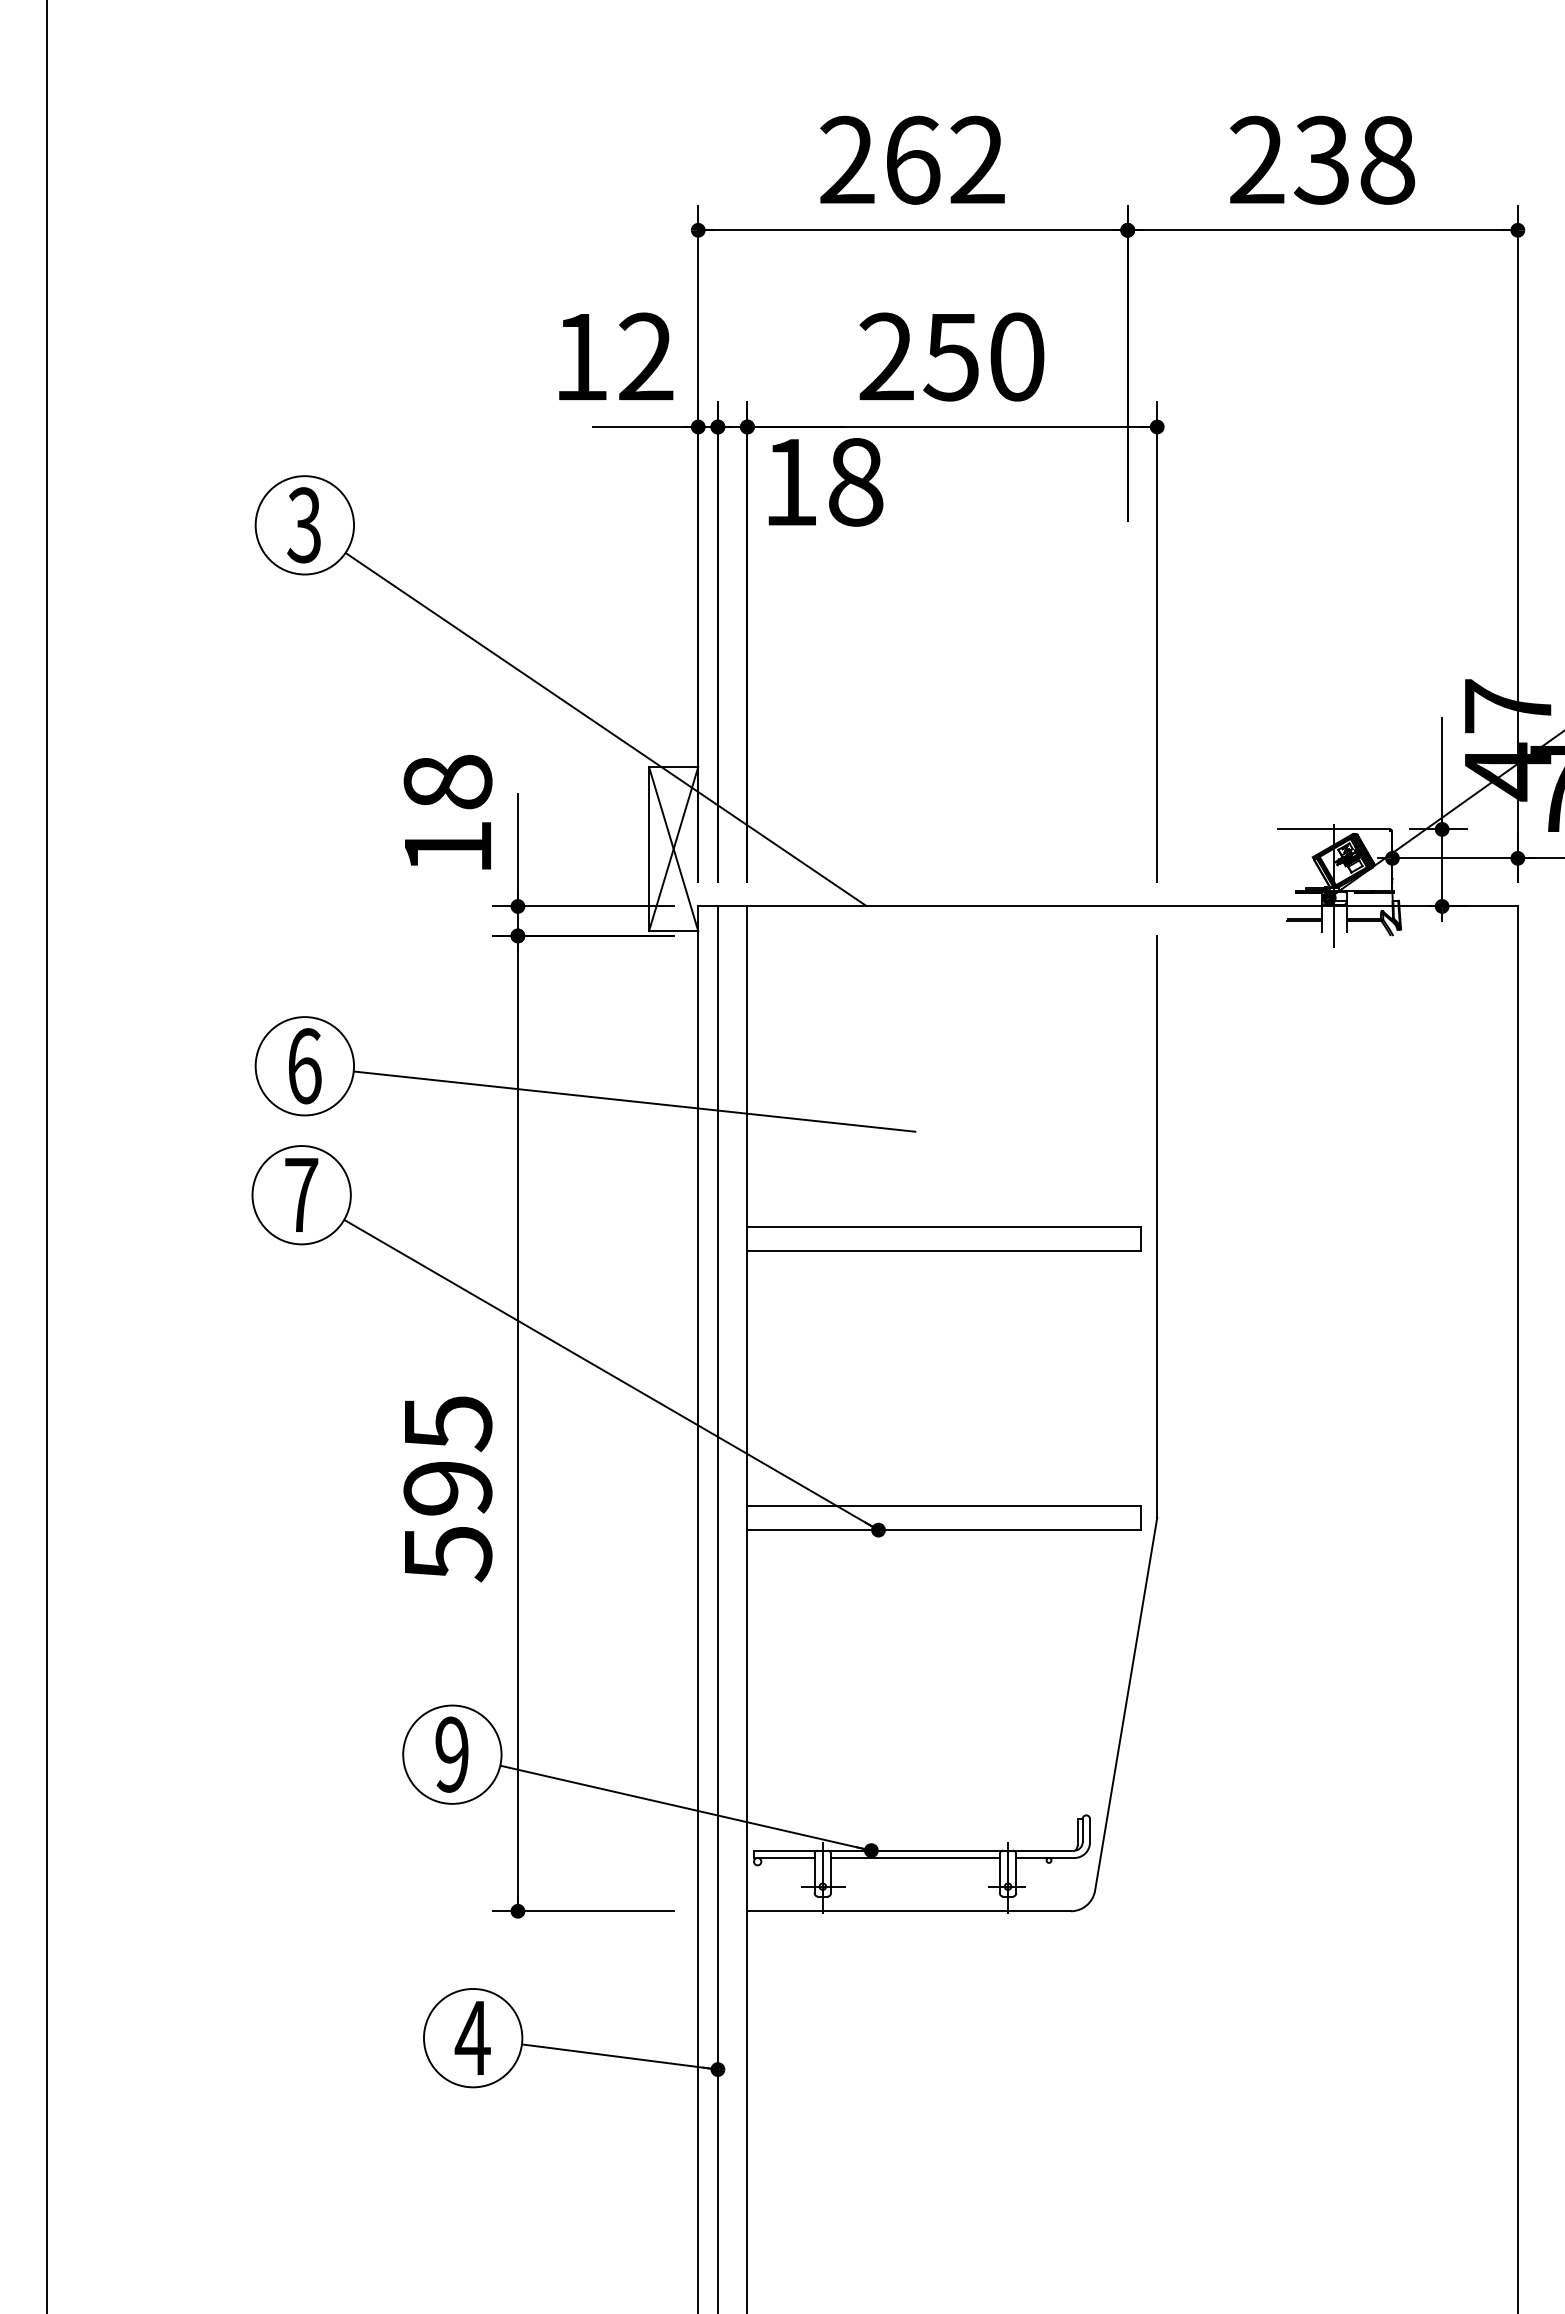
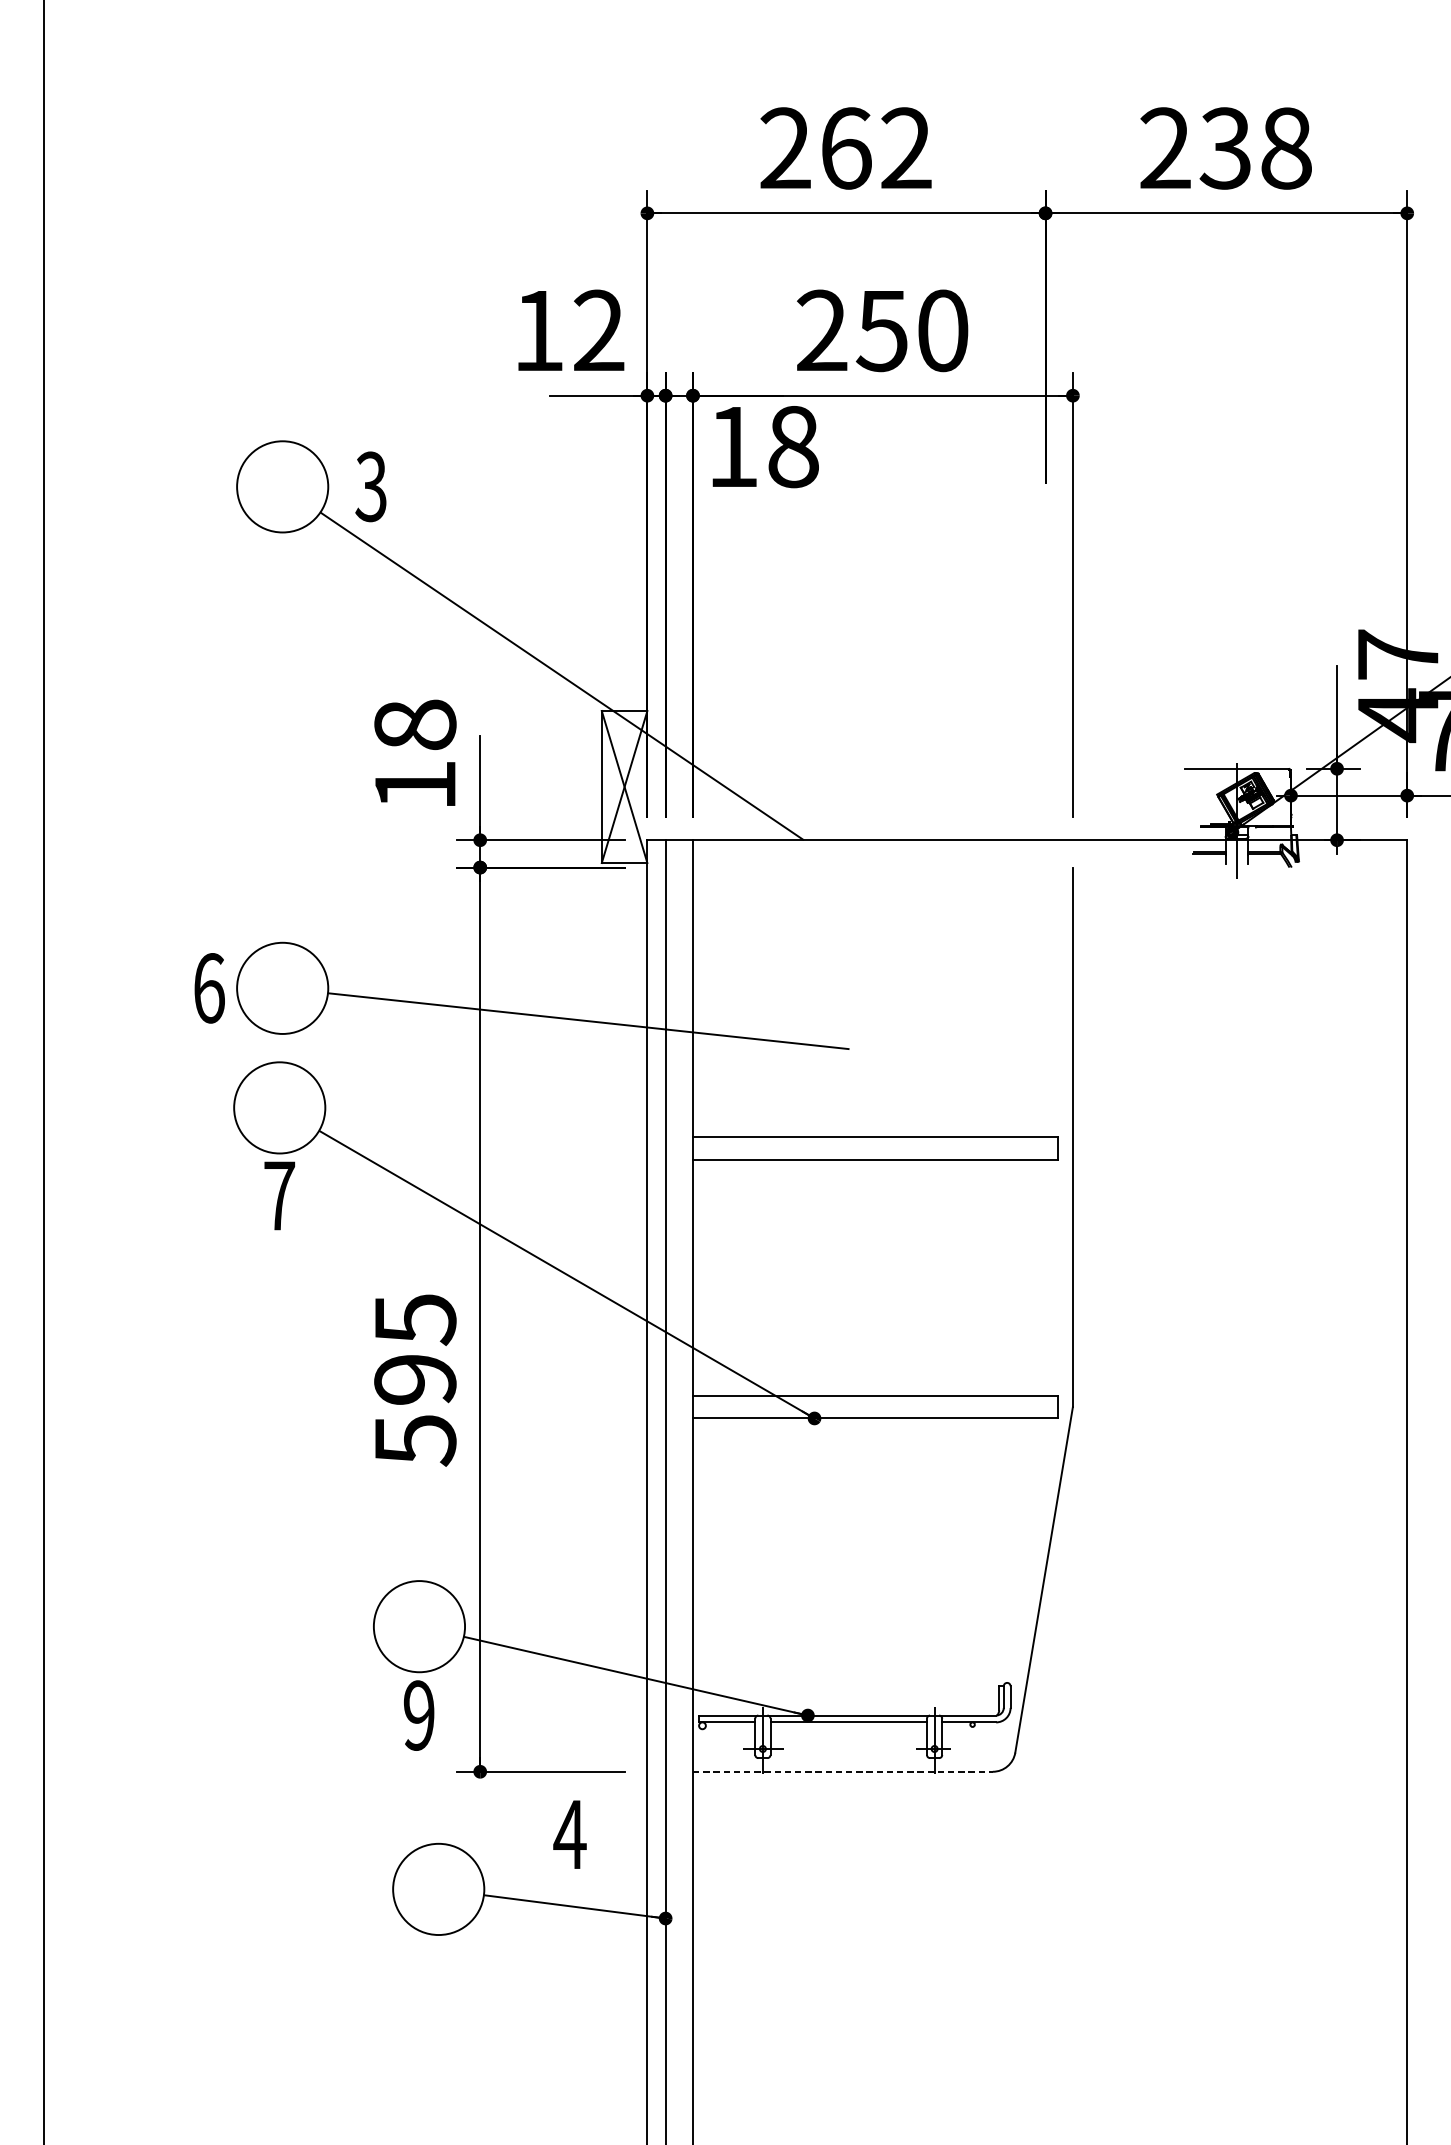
text: (303, 525) -> (370, 487), moved
text: (305, 1066) -> (210, 988), moved
text: (301, 1194) -> (279, 1195), moved
text: (451, 1754) -> (418, 1715), moved
line: (909, 1911) -> (843, 1771), solid -> dashed
text: (472, 2037) -> (569, 1834), moved

